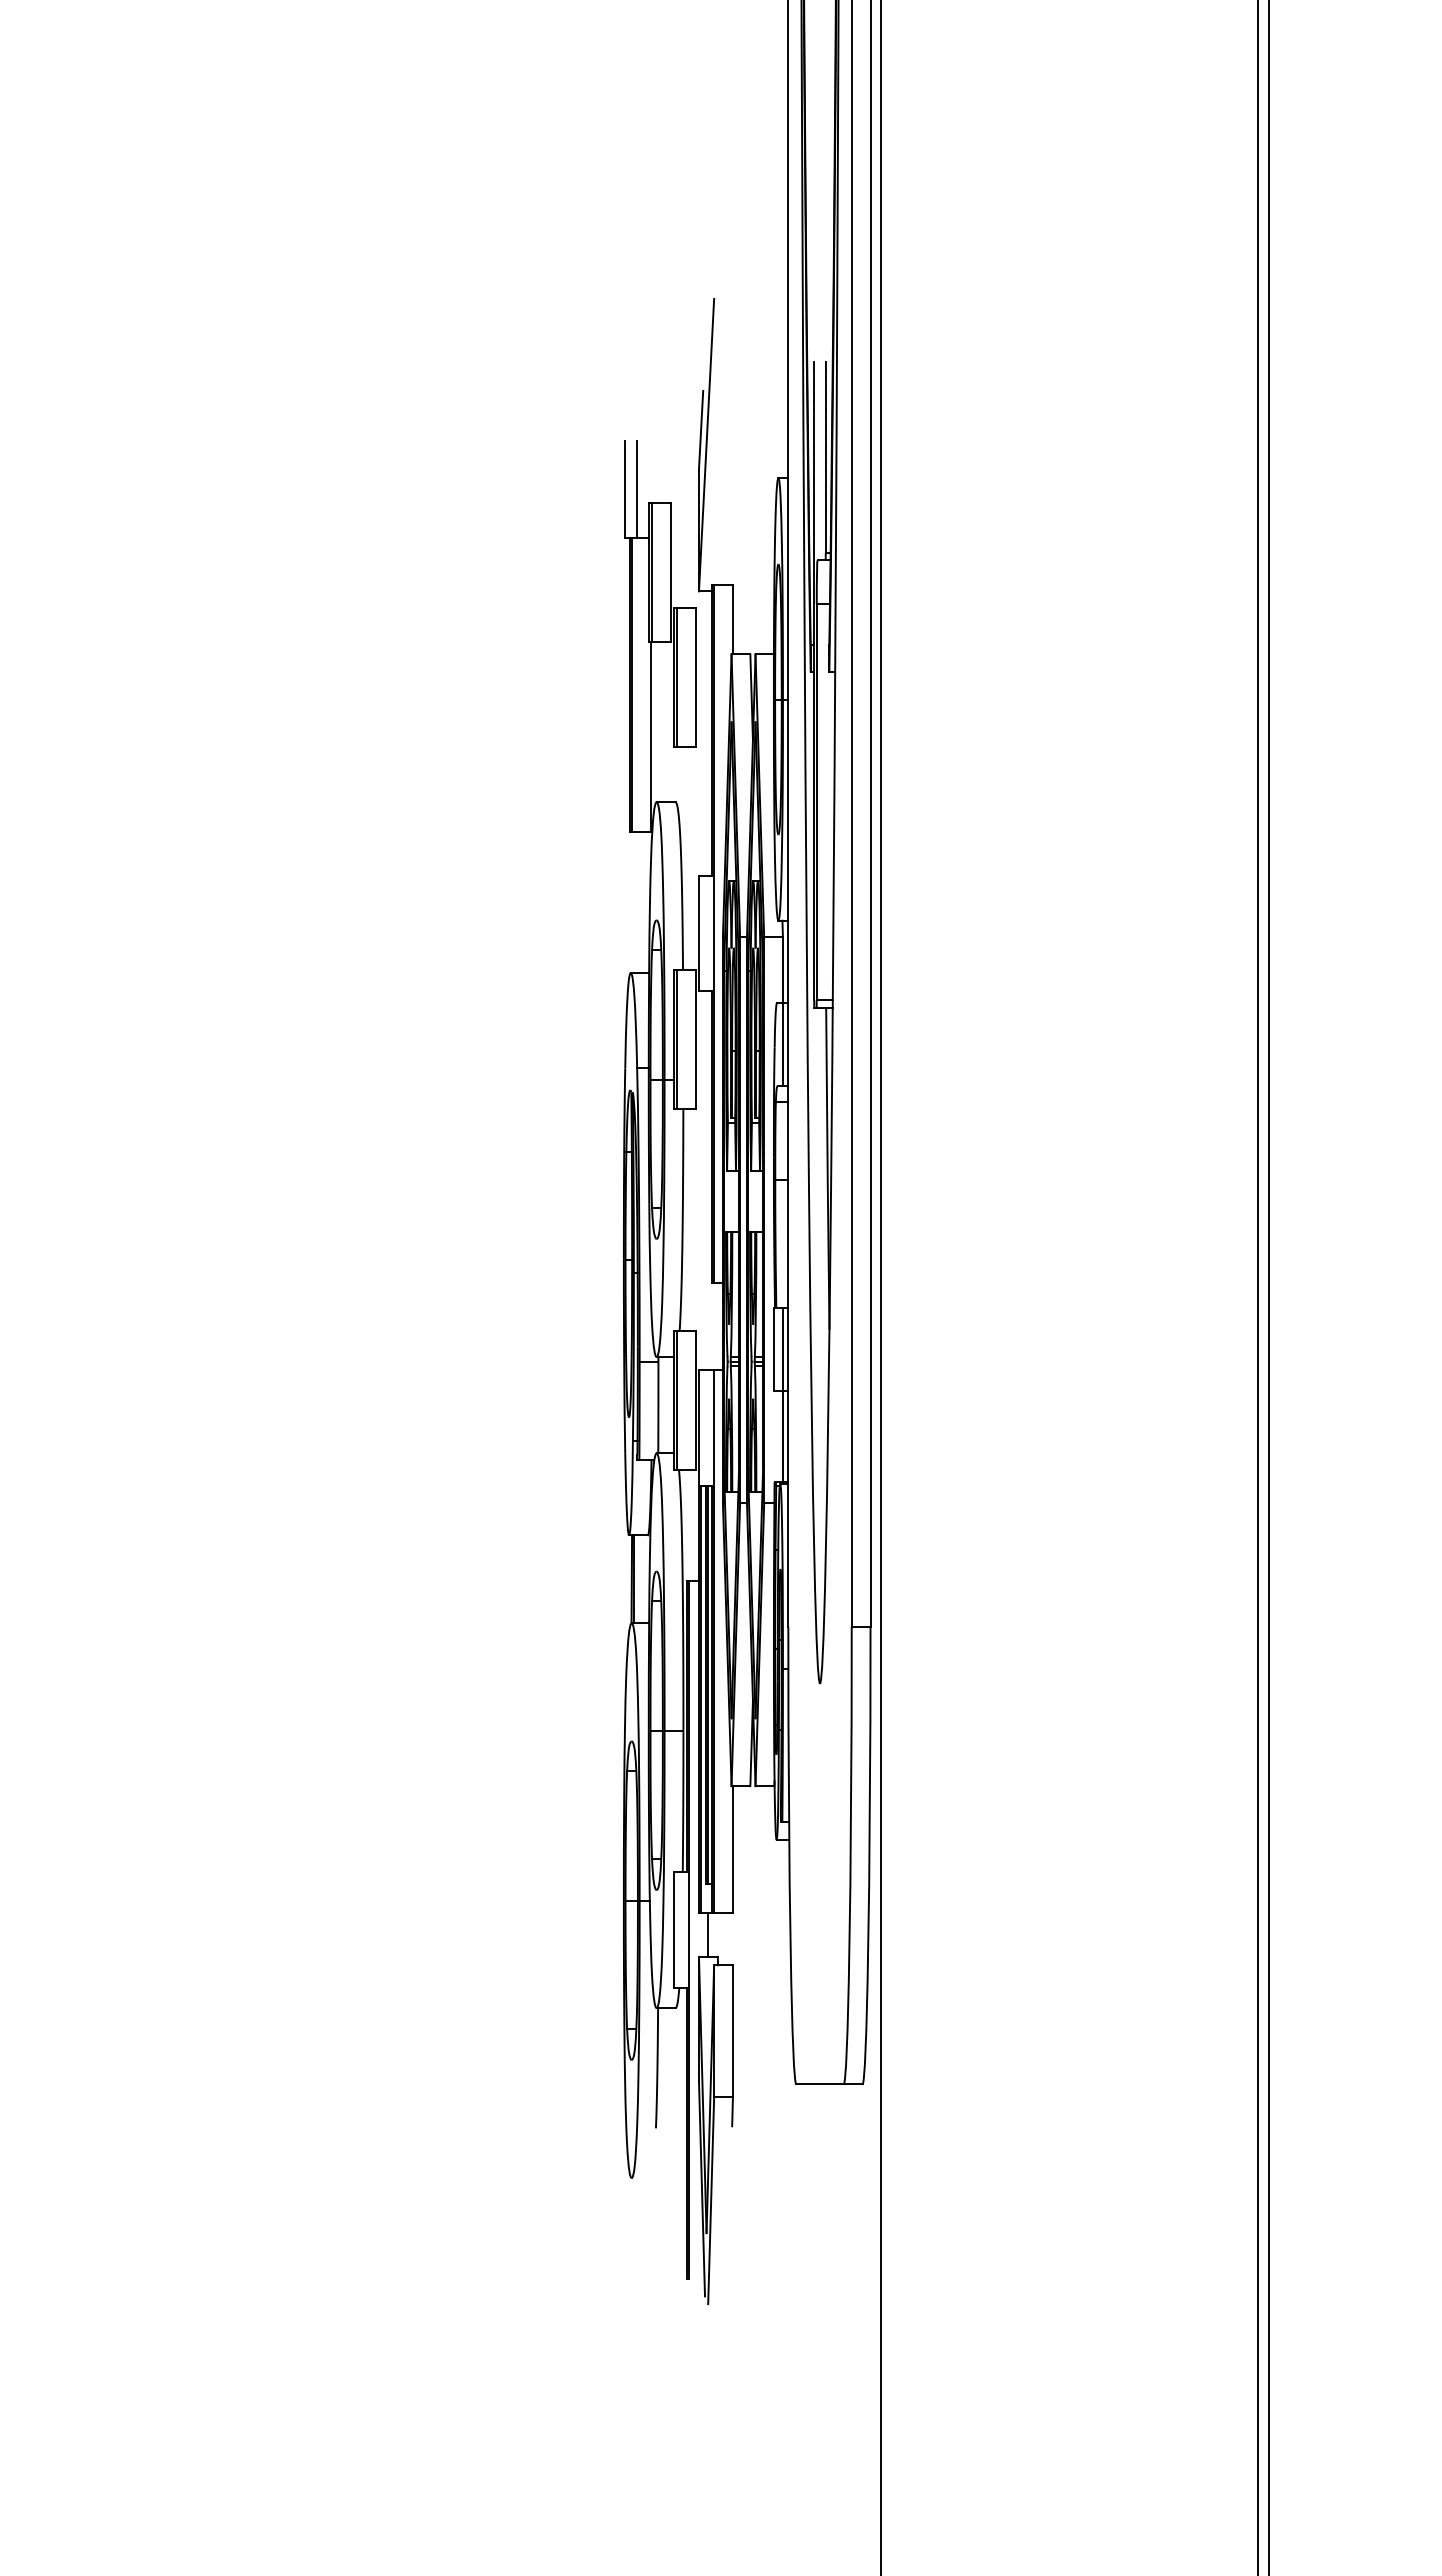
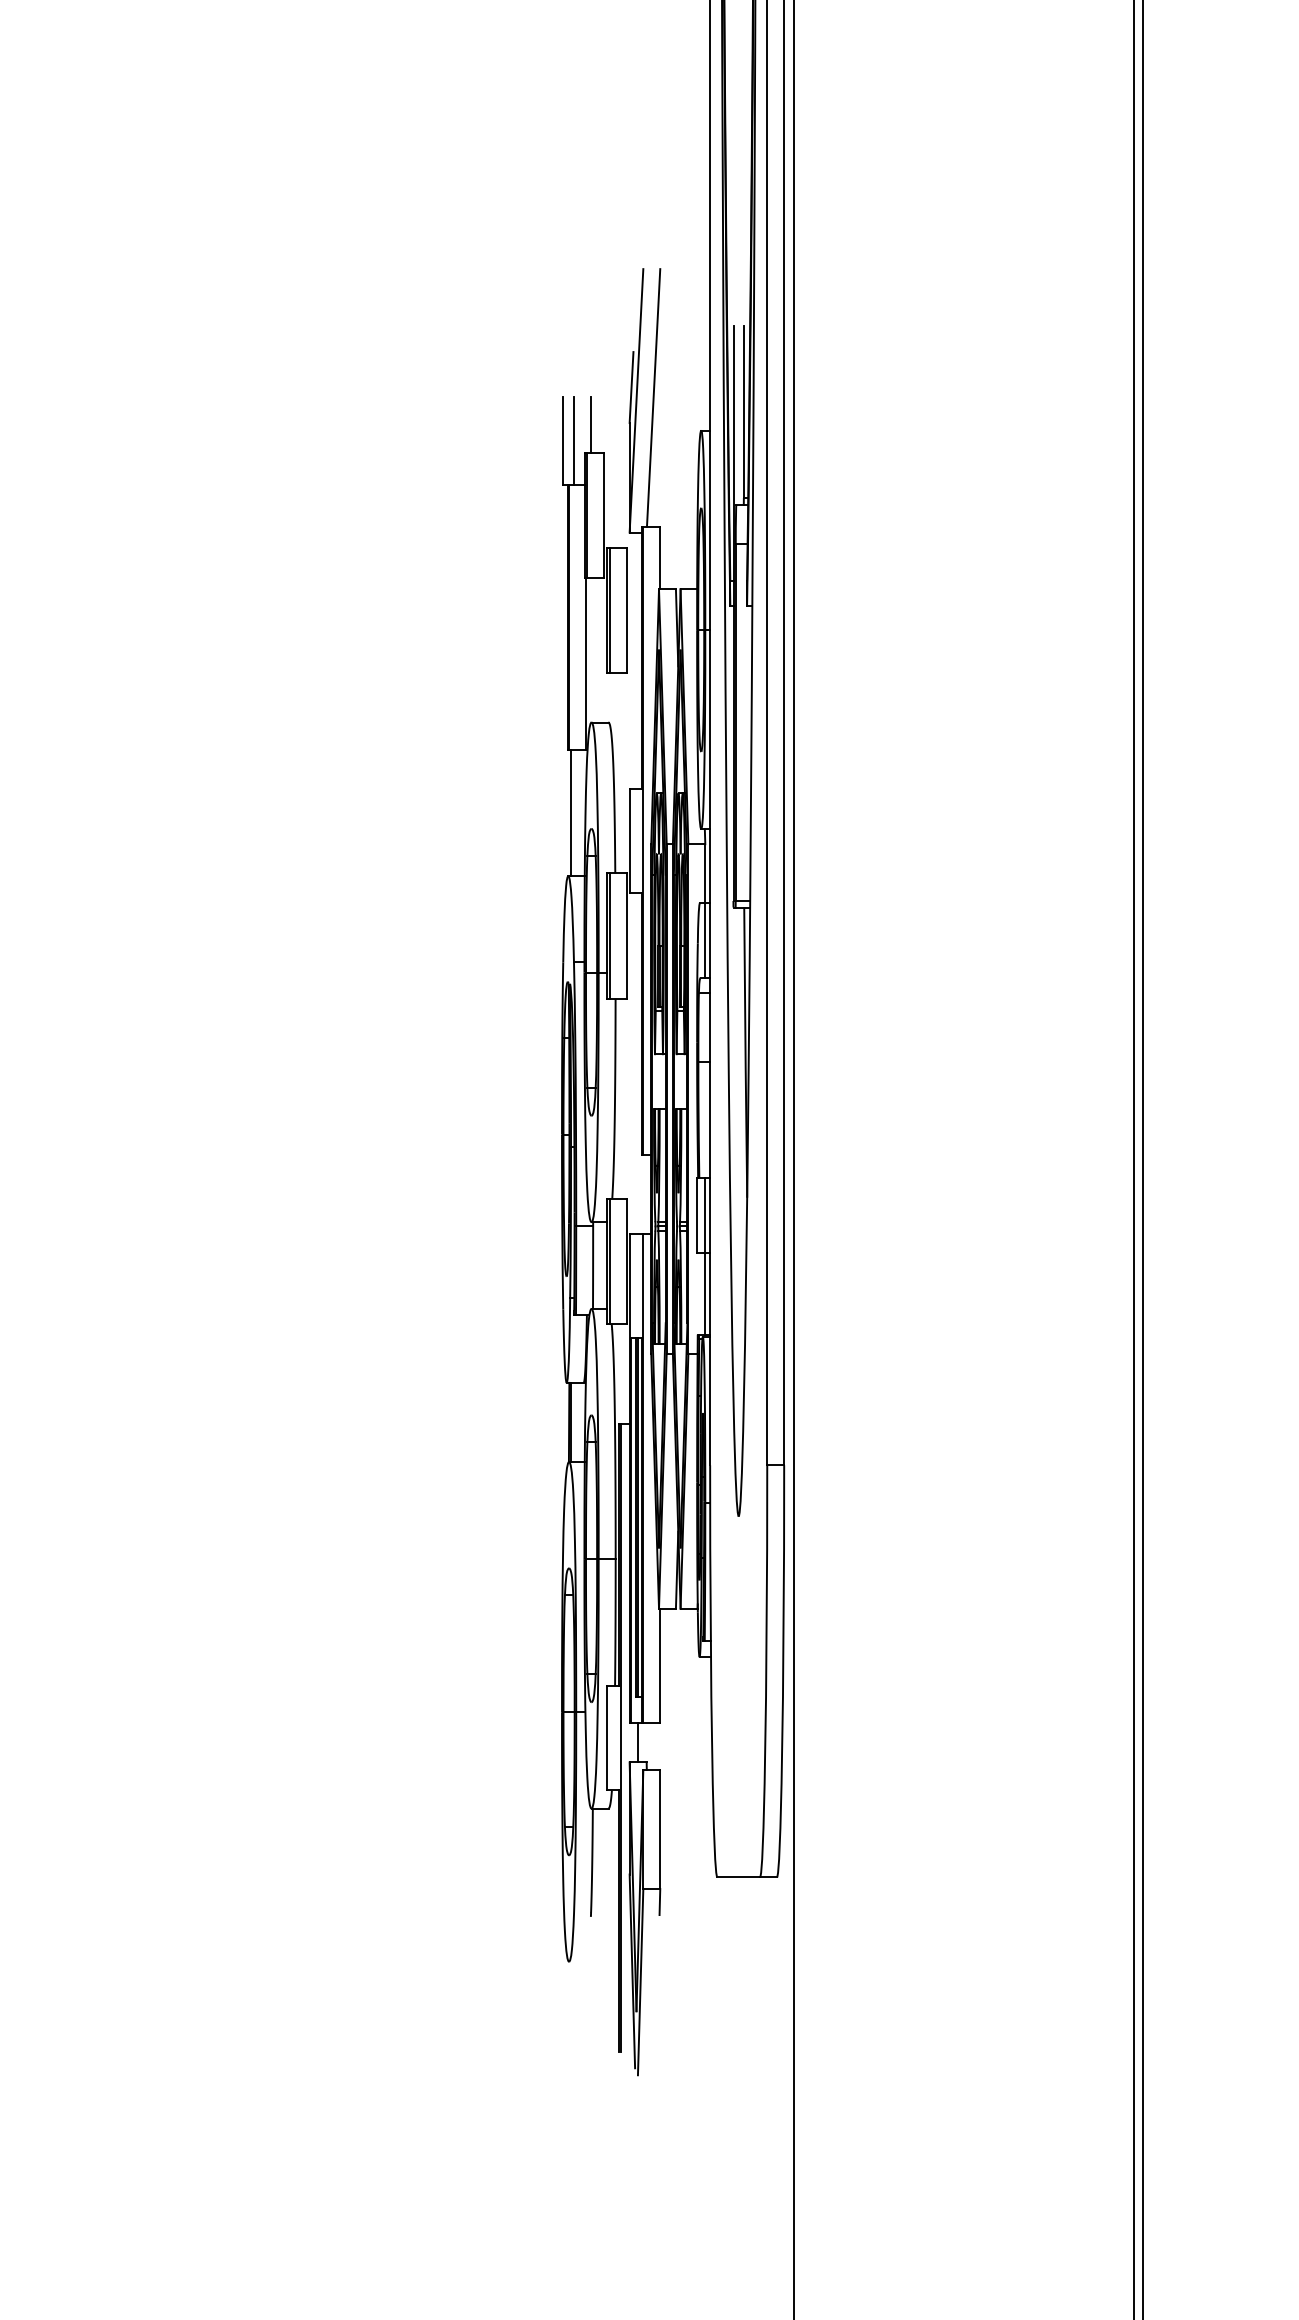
line: (725, 441) -> (653, 397), added
line: (655, 471) -> (590, 424), added
line: (634, 902) -> (571, 812), added

